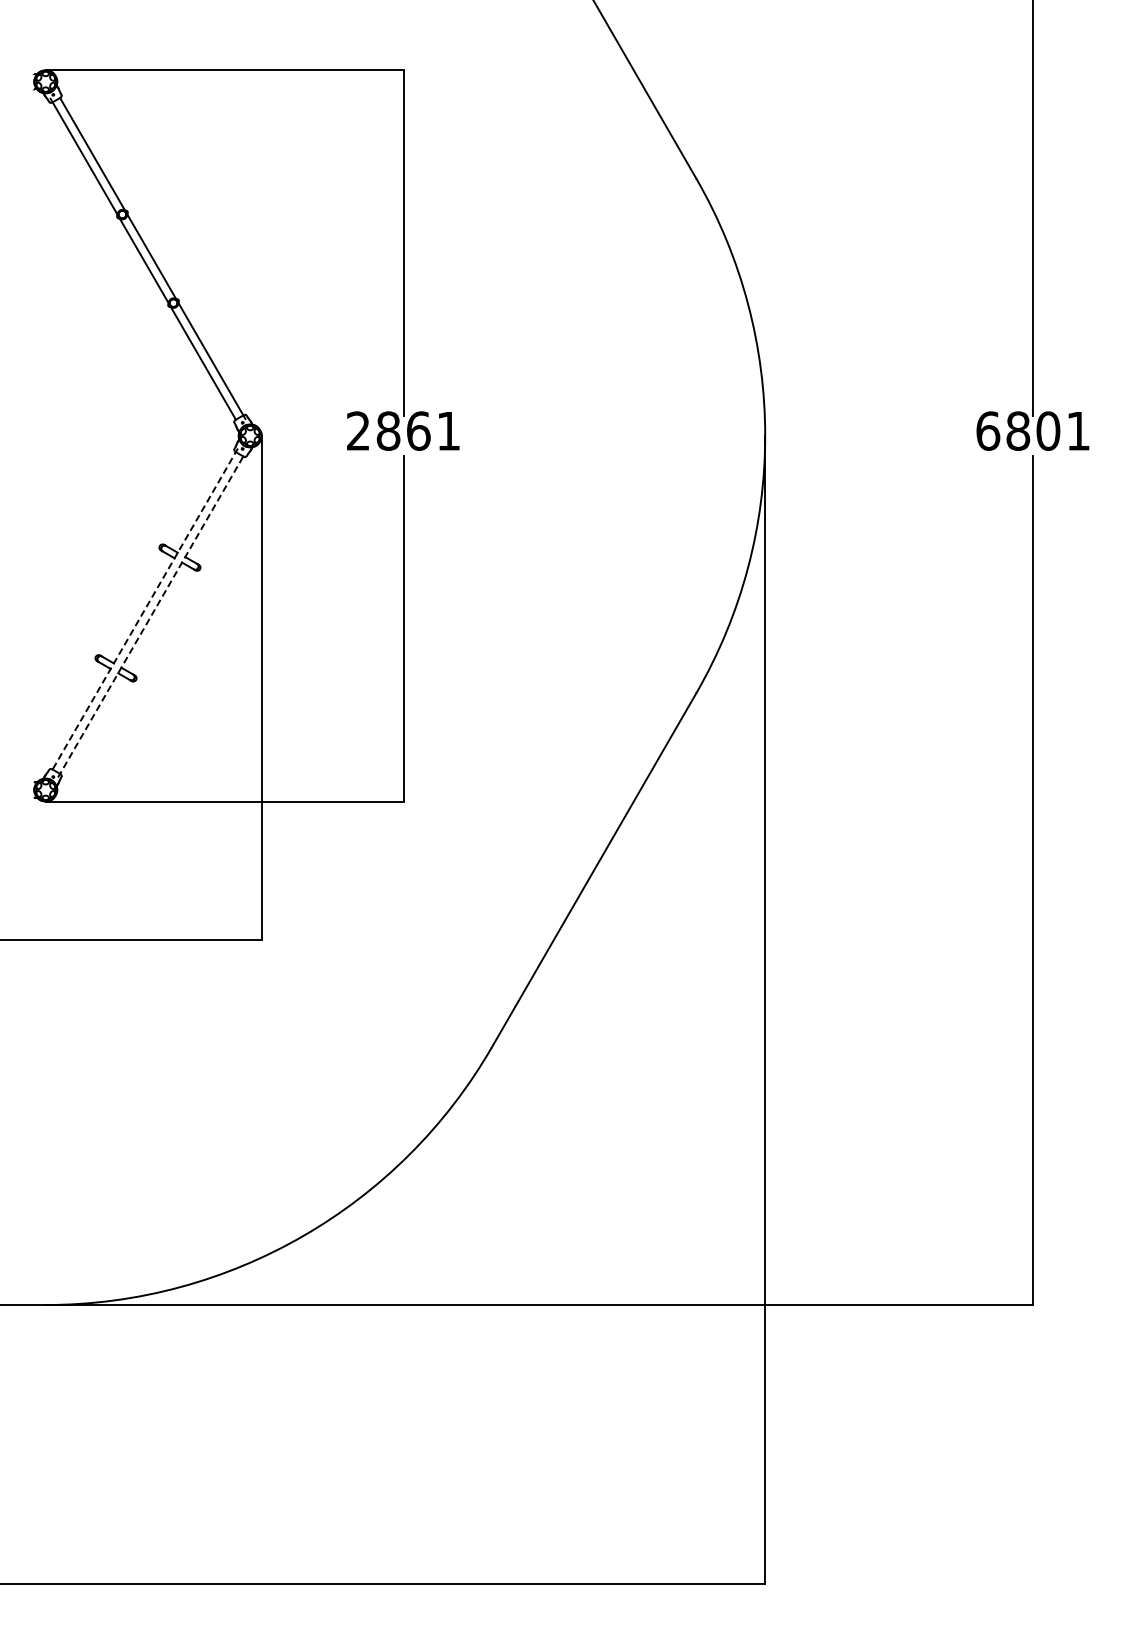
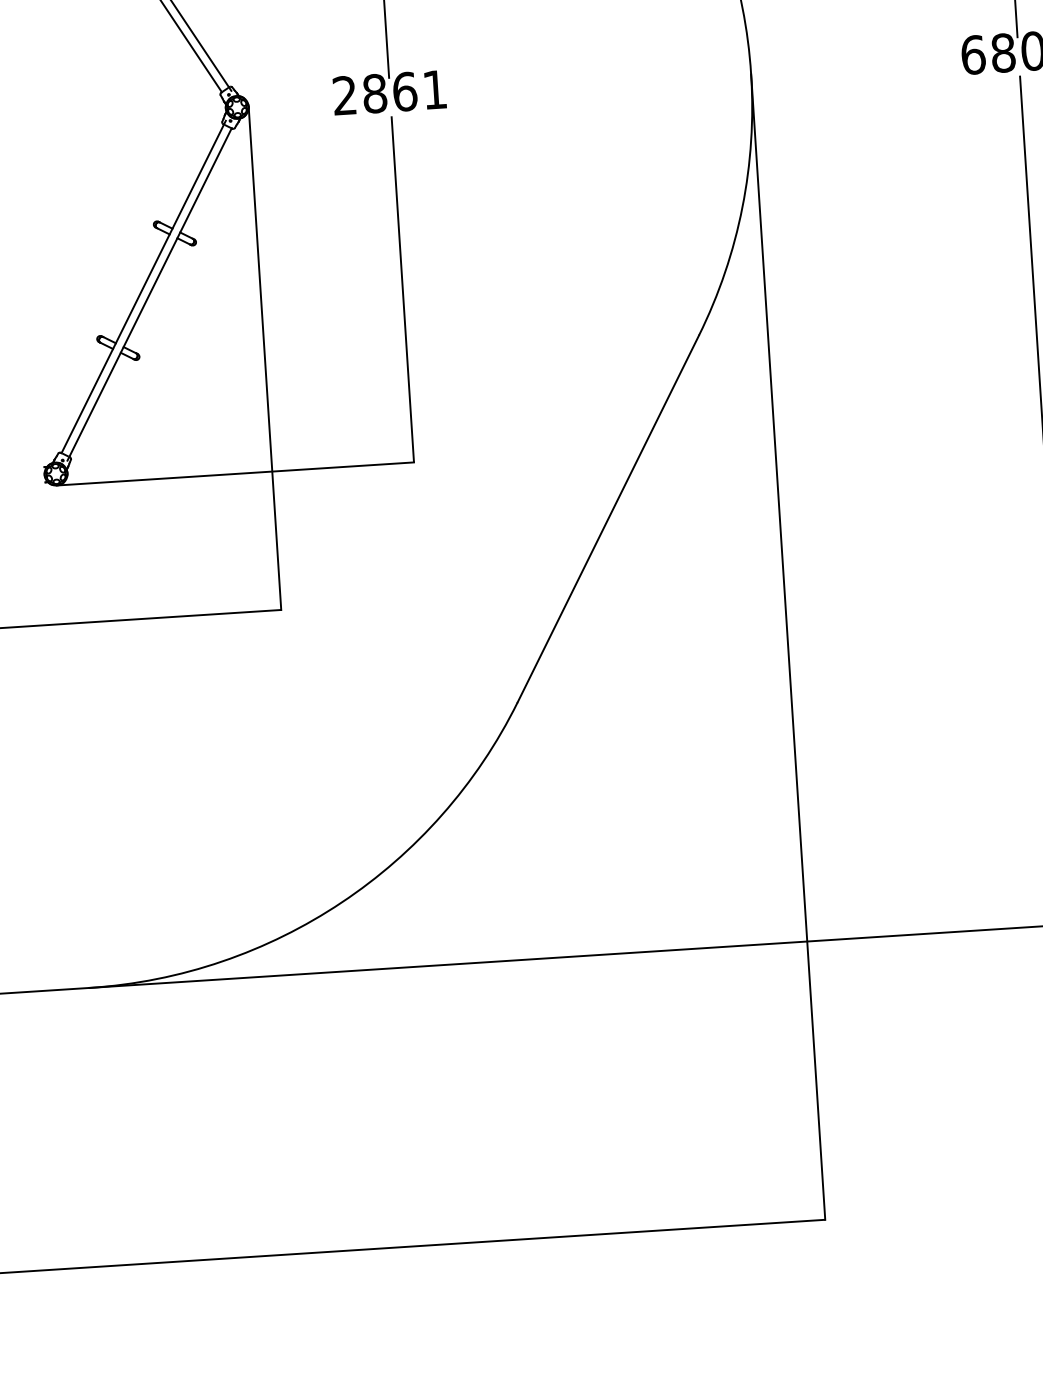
line: (145, 609) -> (143, 287), dashed -> solid
line: (150, 616) -> (149, 294), dashed -> solid

